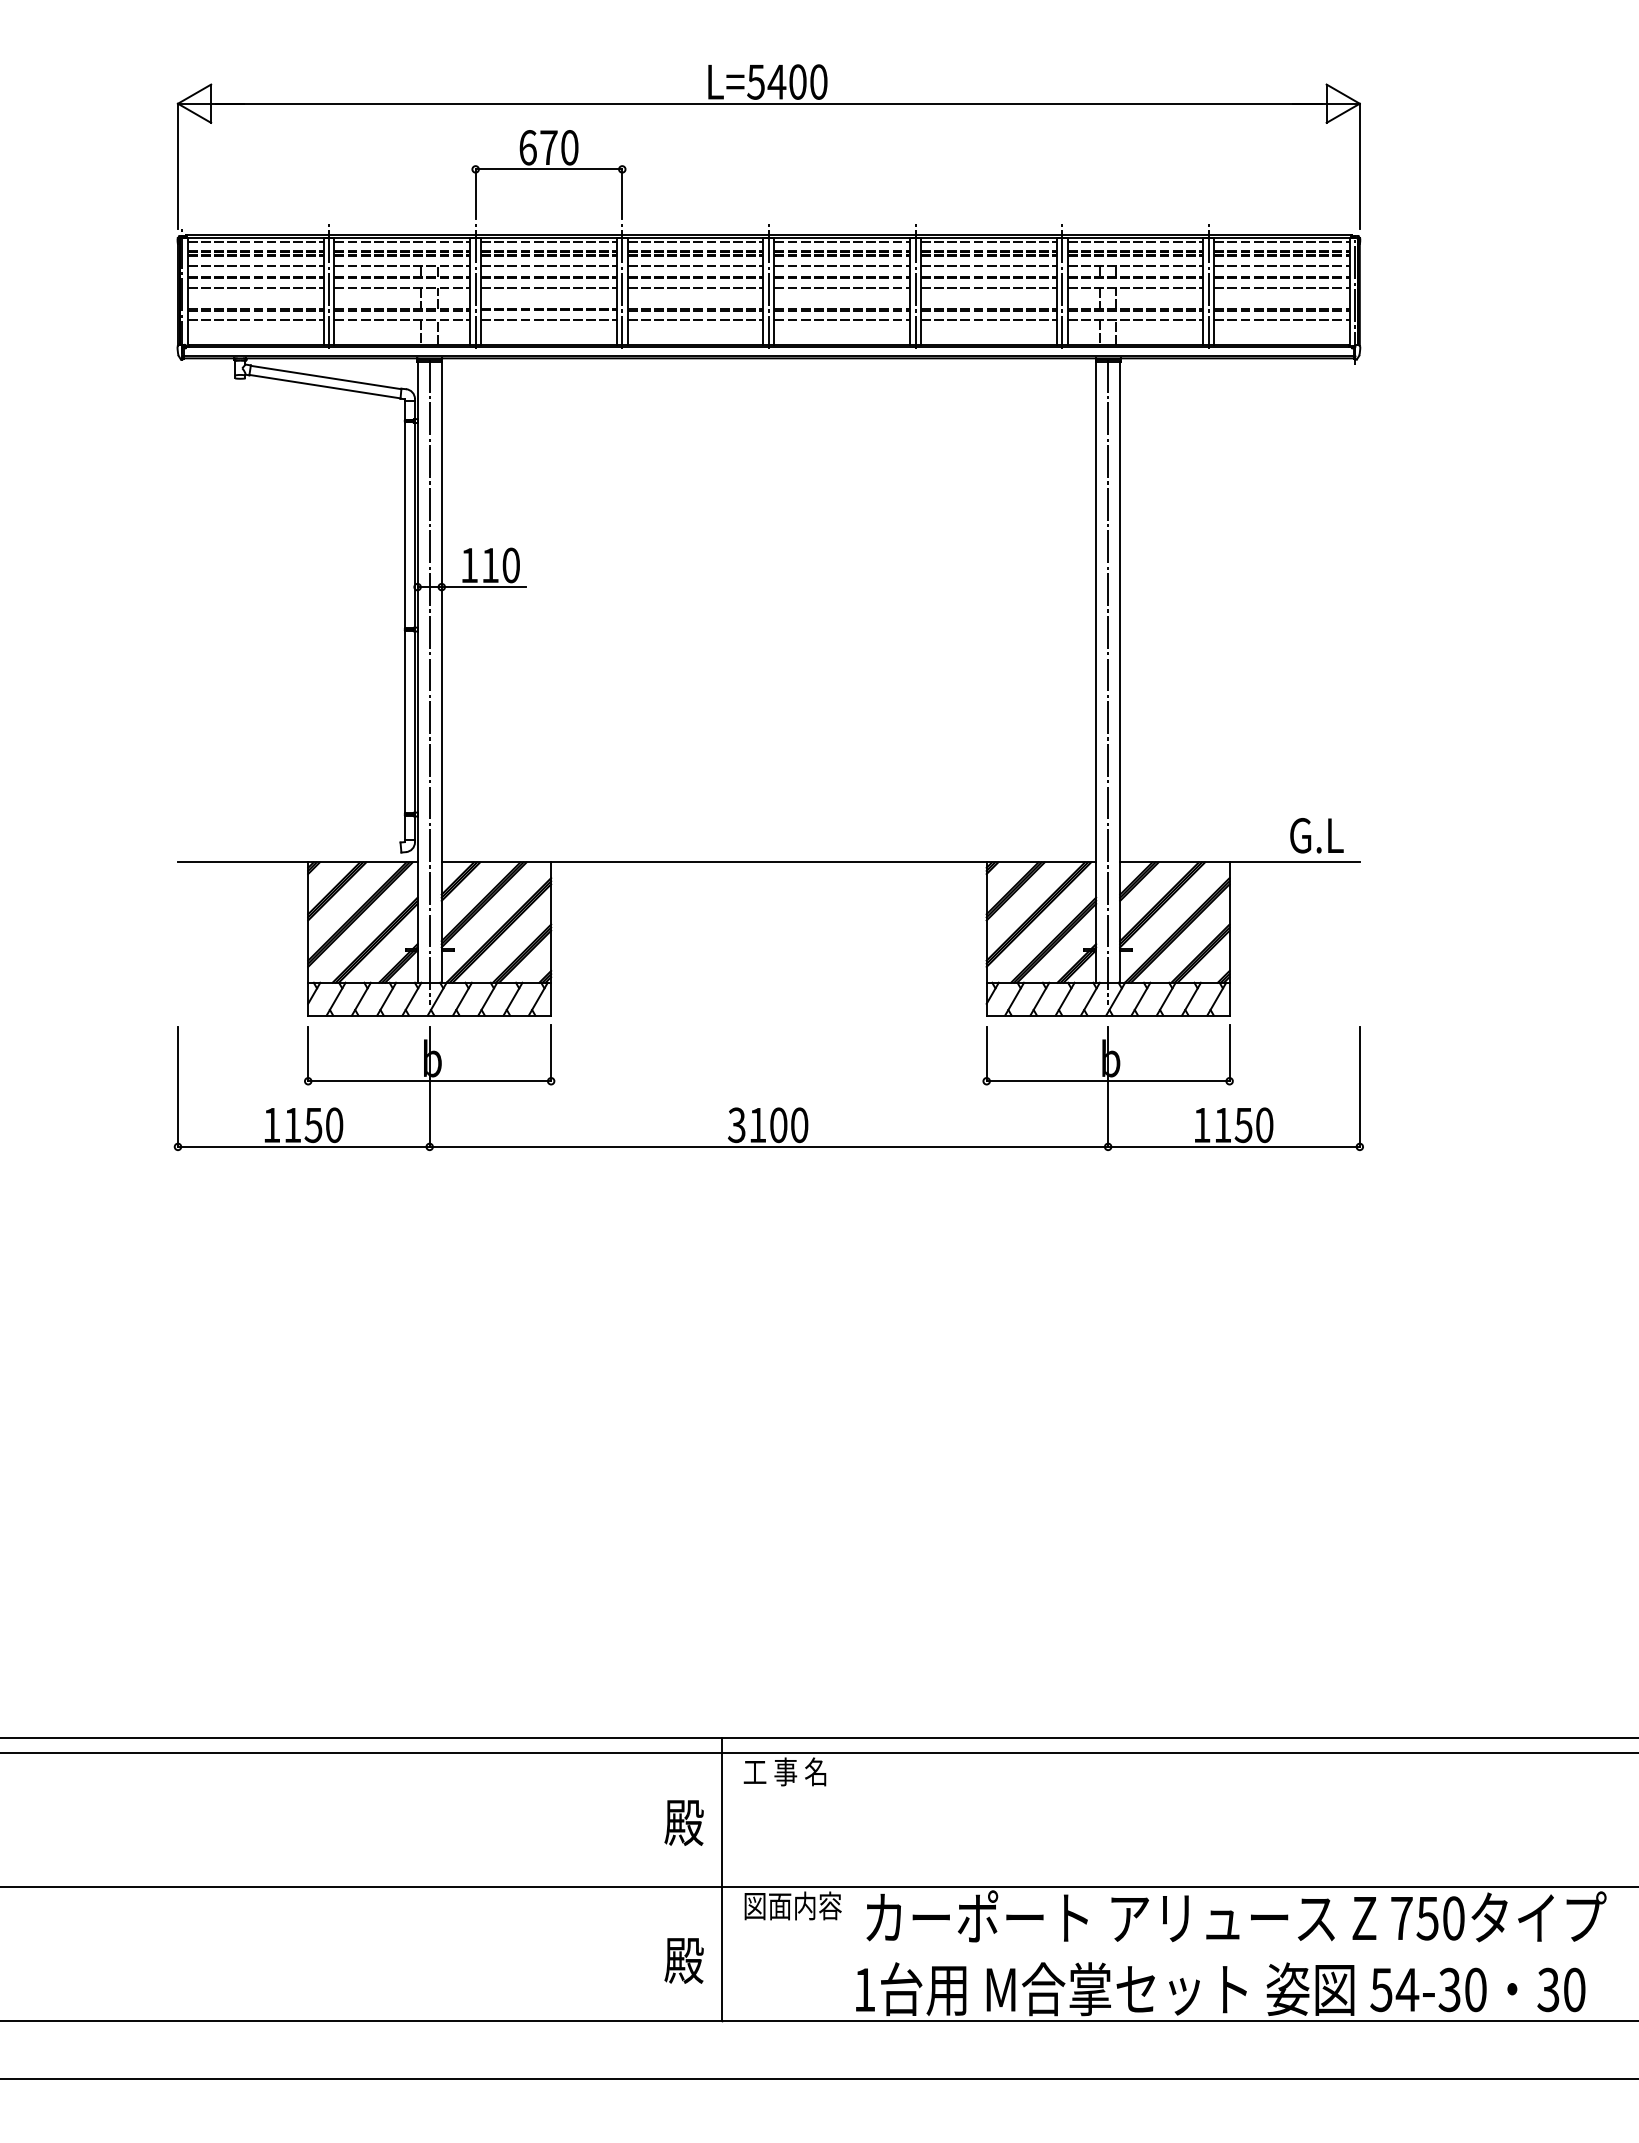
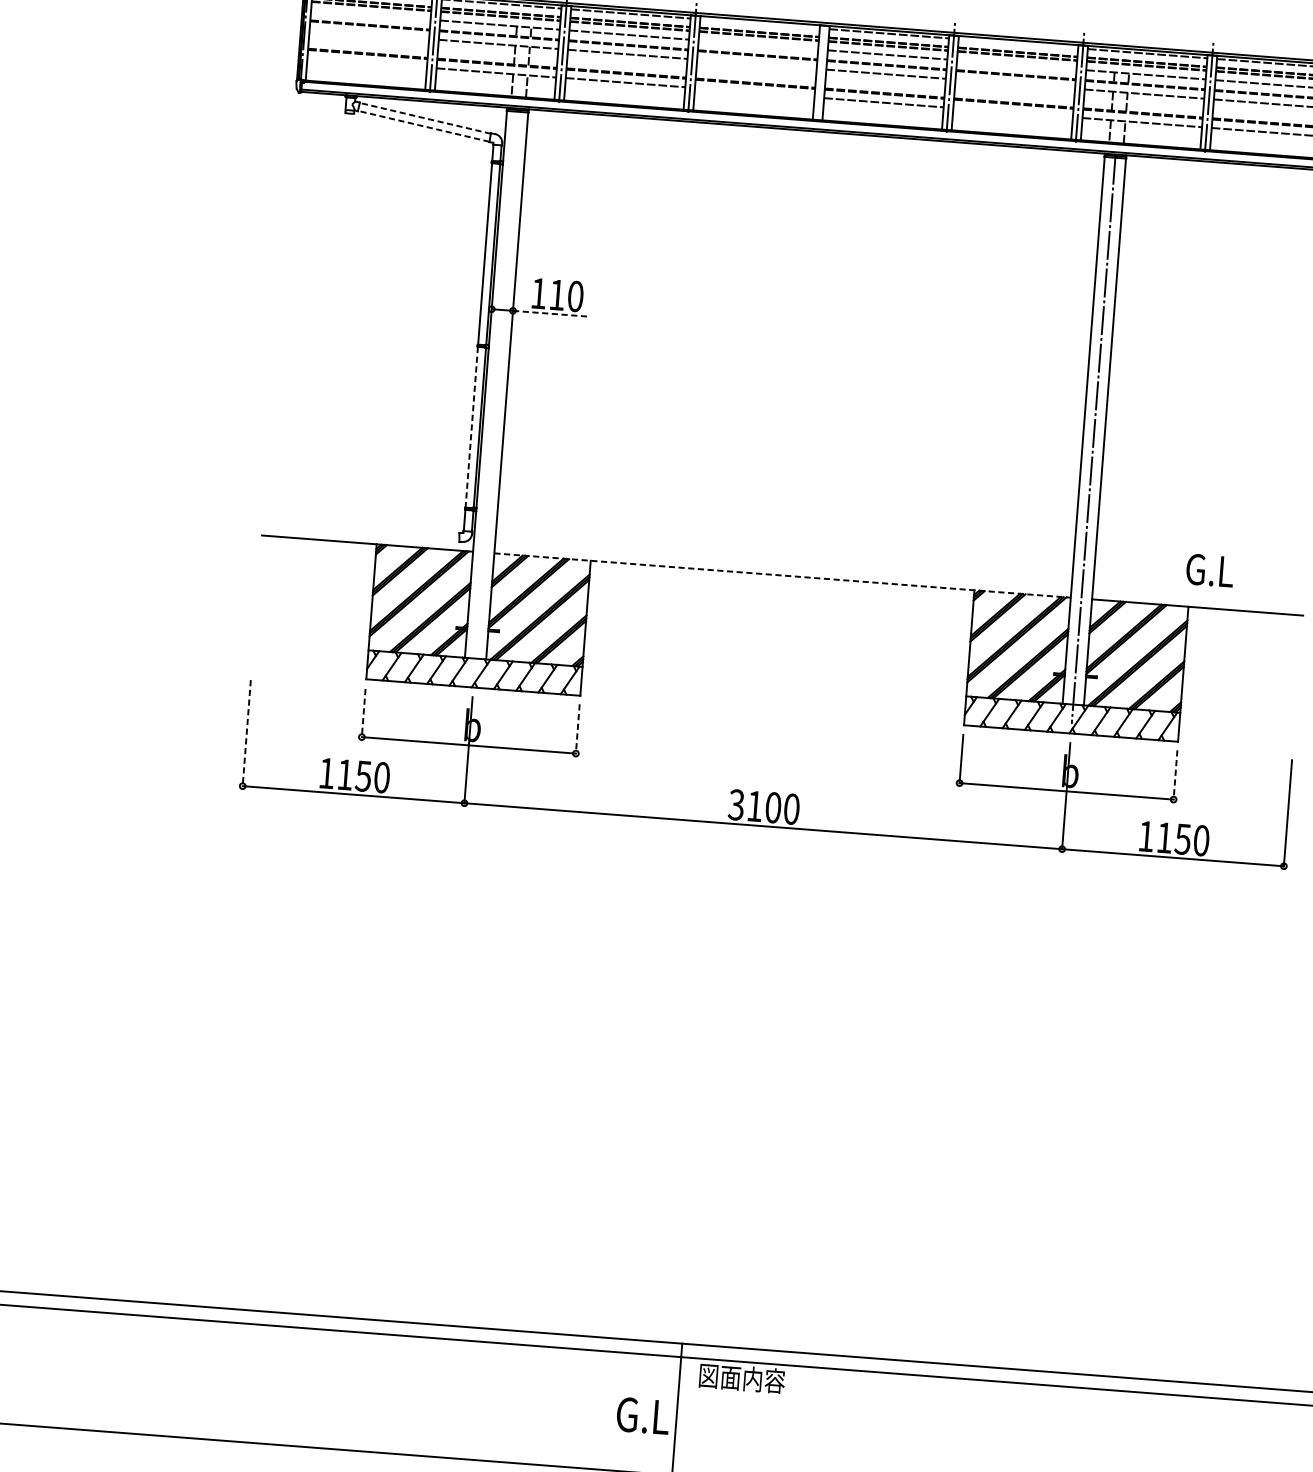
line: (695, 241) -> (759, 23), removed
line: (988, 241) -> (1018, 43), removed
line: (255, 265) -> (370, 14), removed
line: (695, 265) -> (758, 44), removed
line: (988, 265) -> (1016, 64), removed
line: (768, 284) -> (821, 66), removed
line: (255, 287) -> (369, 34), removed
line: (695, 287) -> (756, 64), removed
line: (988, 287) -> (1015, 83), removed
line: (255, 320) -> (366, 63), removed
line: (695, 320) -> (754, 93), removed
line: (988, 320) -> (1012, 113), removed
line: (325, 377) -> (424, 118), solid -> dashed
line: (324, 386) -> (423, 126), solid -> dashed
line: (484, 587) -> (550, 314), solid -> dashed
line: (429, 681) -> (495, 393), removed
line: (405, 722) -> (471, 427), solid -> dashed
text: (1316, 835) -> (1209, 570), moved
line: (769, 862) -> (783, 575), solid -> dashed
line: (551, 1053) -> (578, 729), solid -> dashed
line: (1229, 1053) -> (1175, 775), solid -> dashed
line: (308, 1054) -> (363, 713), solid -> dashed
line: (178, 1087) -> (247, 733), solid -> dashed
text: (792, 1771) -> (741, 1378), 工 事 名 -> 図面内容
text: (684, 1822) -> (643, 1415), 殿 -> G.L

